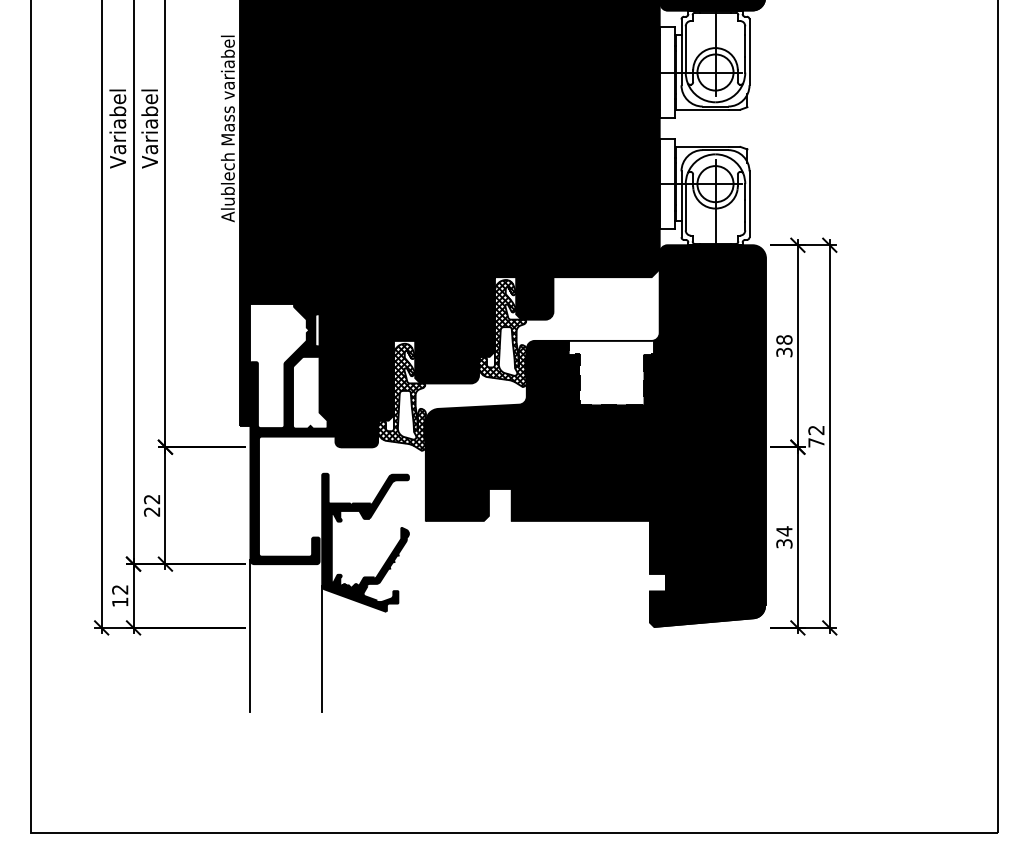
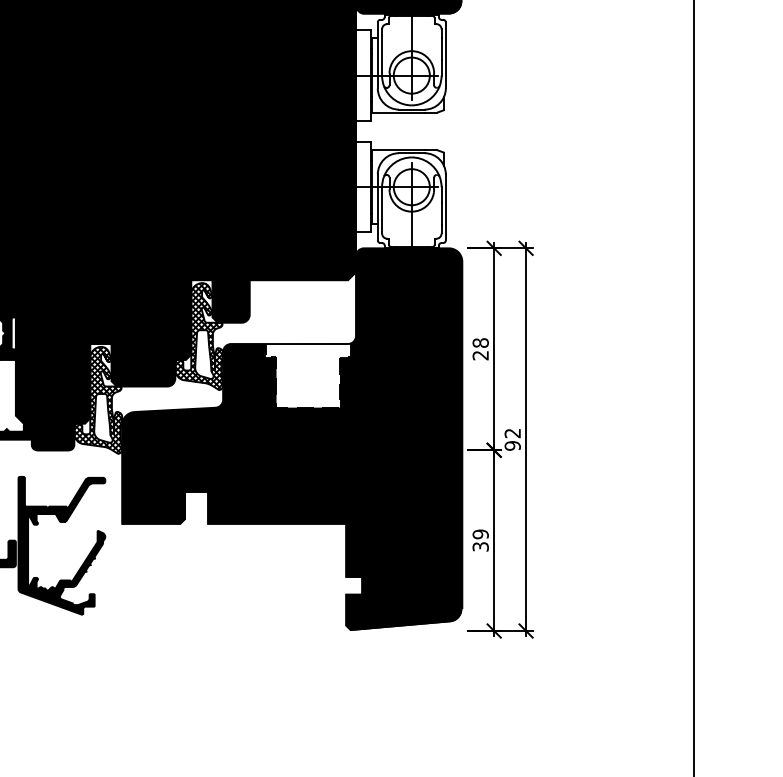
text: (784, 352) -> (480, 355), 38 -> 28
text: (816, 442) -> (512, 445), 72 -> 92
text: (784, 531) -> (480, 534), 34 -> 39
line: (322, 648) -> (18, 651), removed

